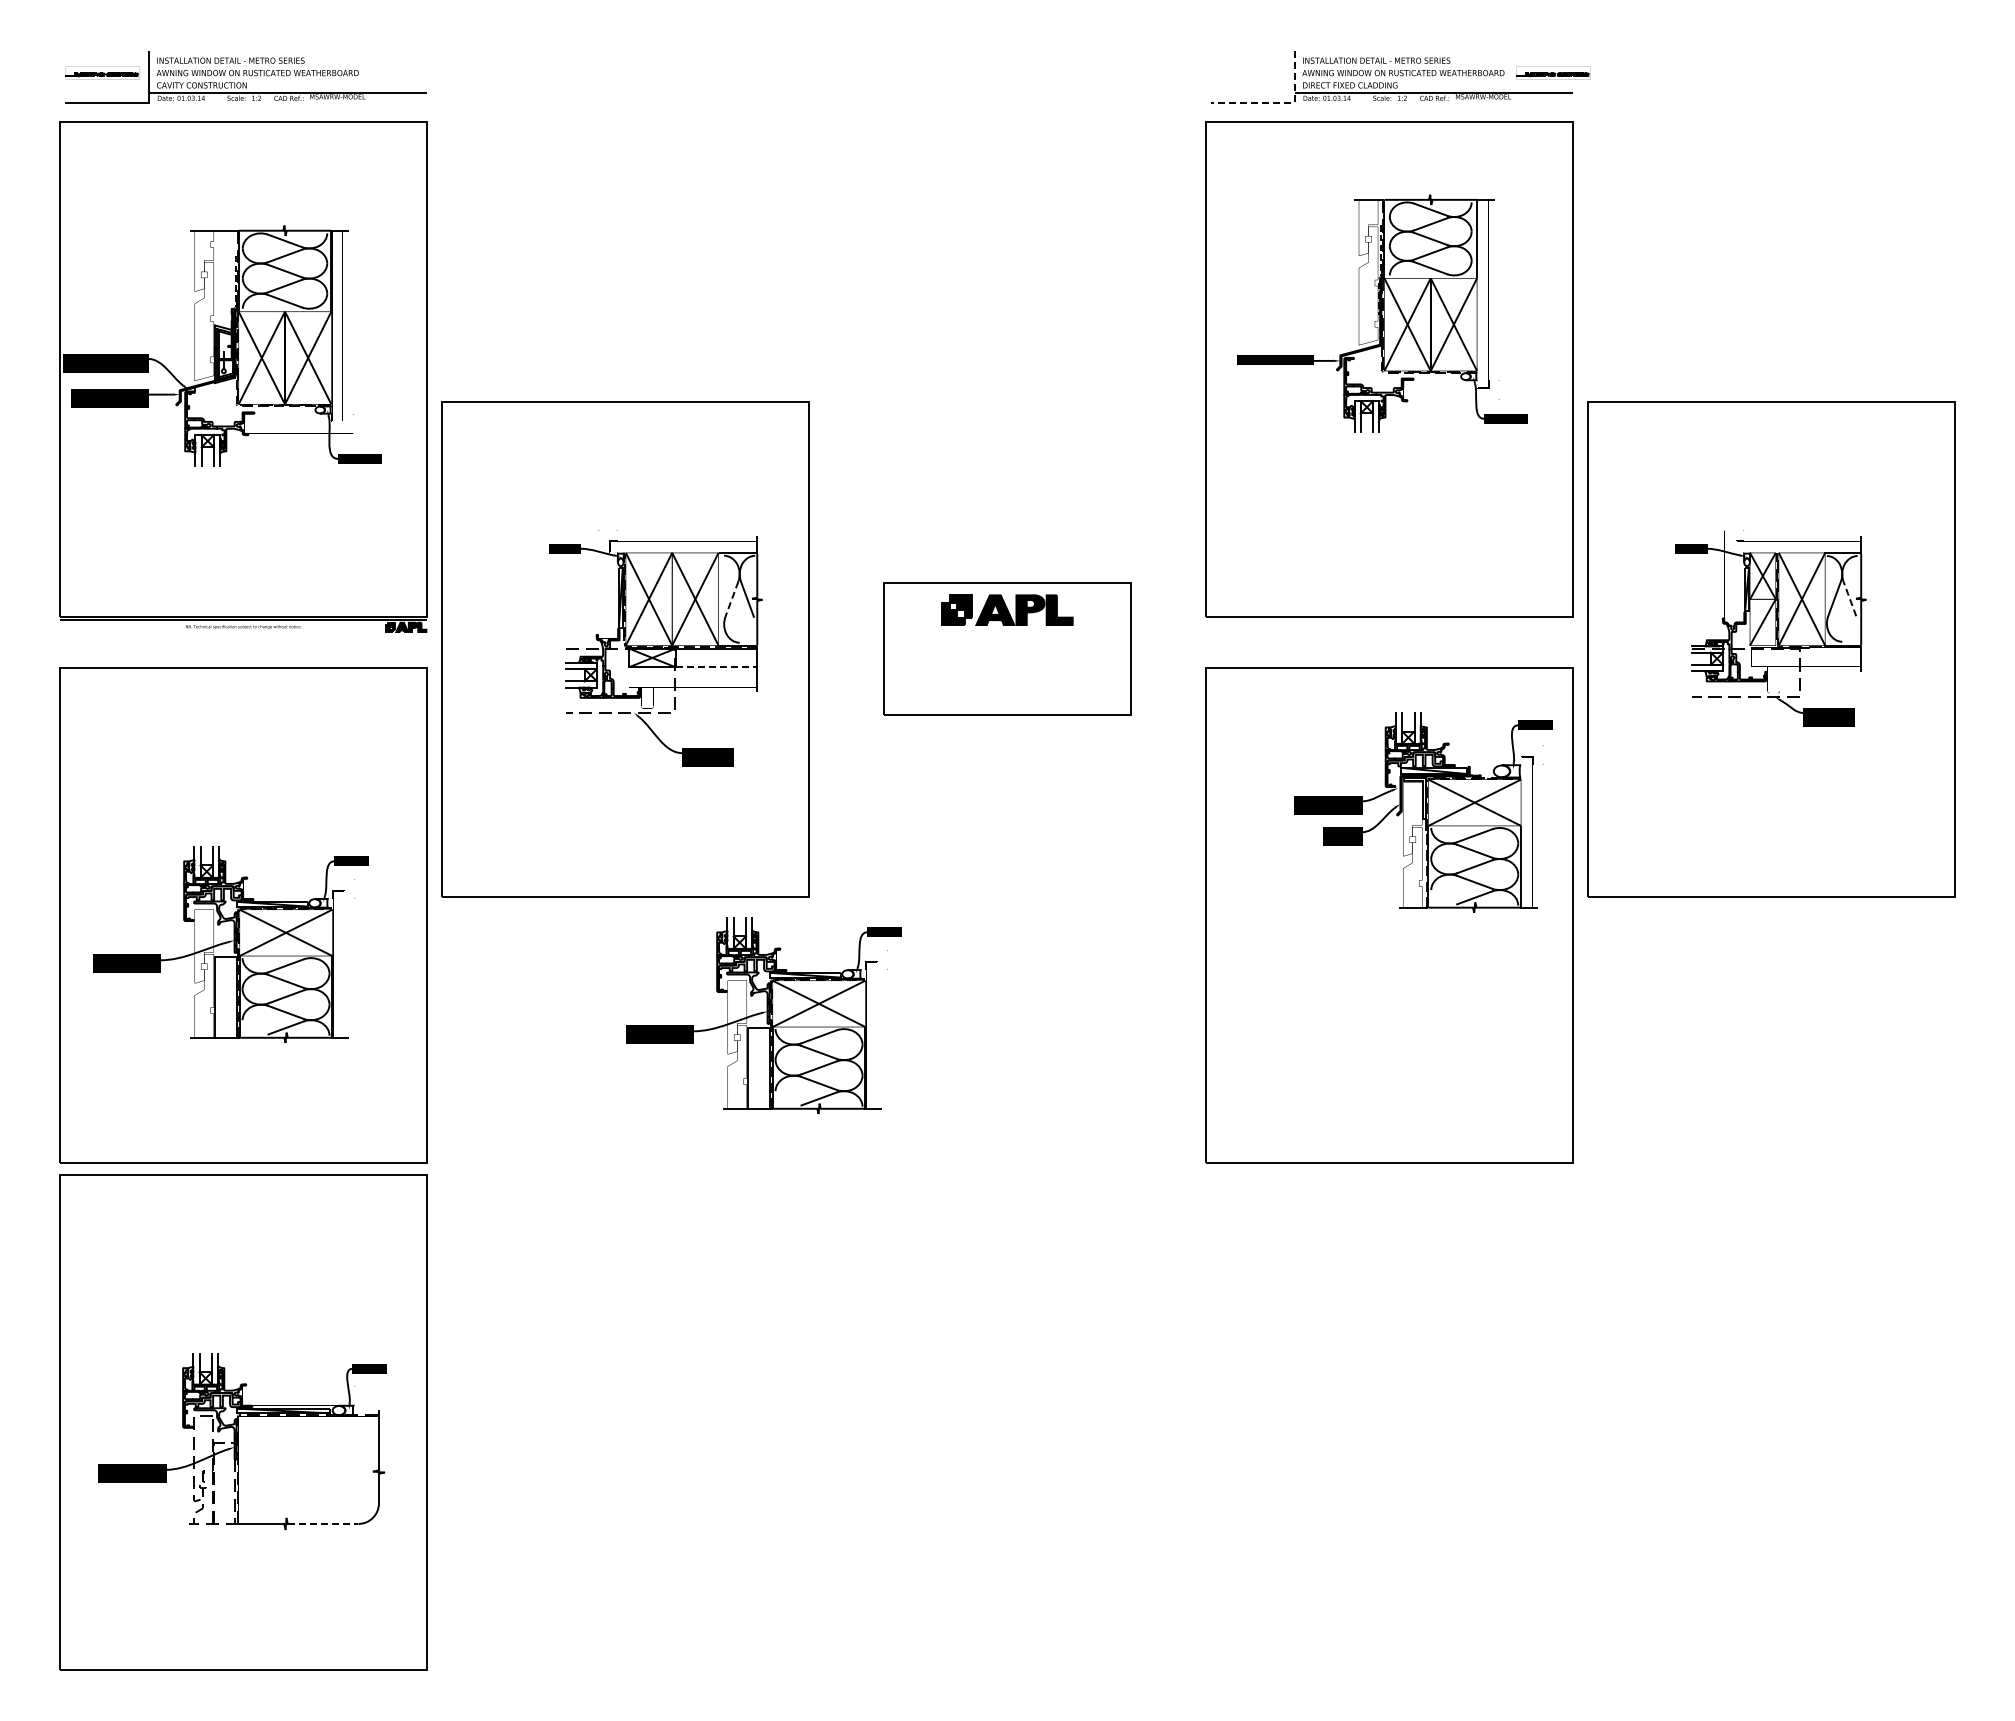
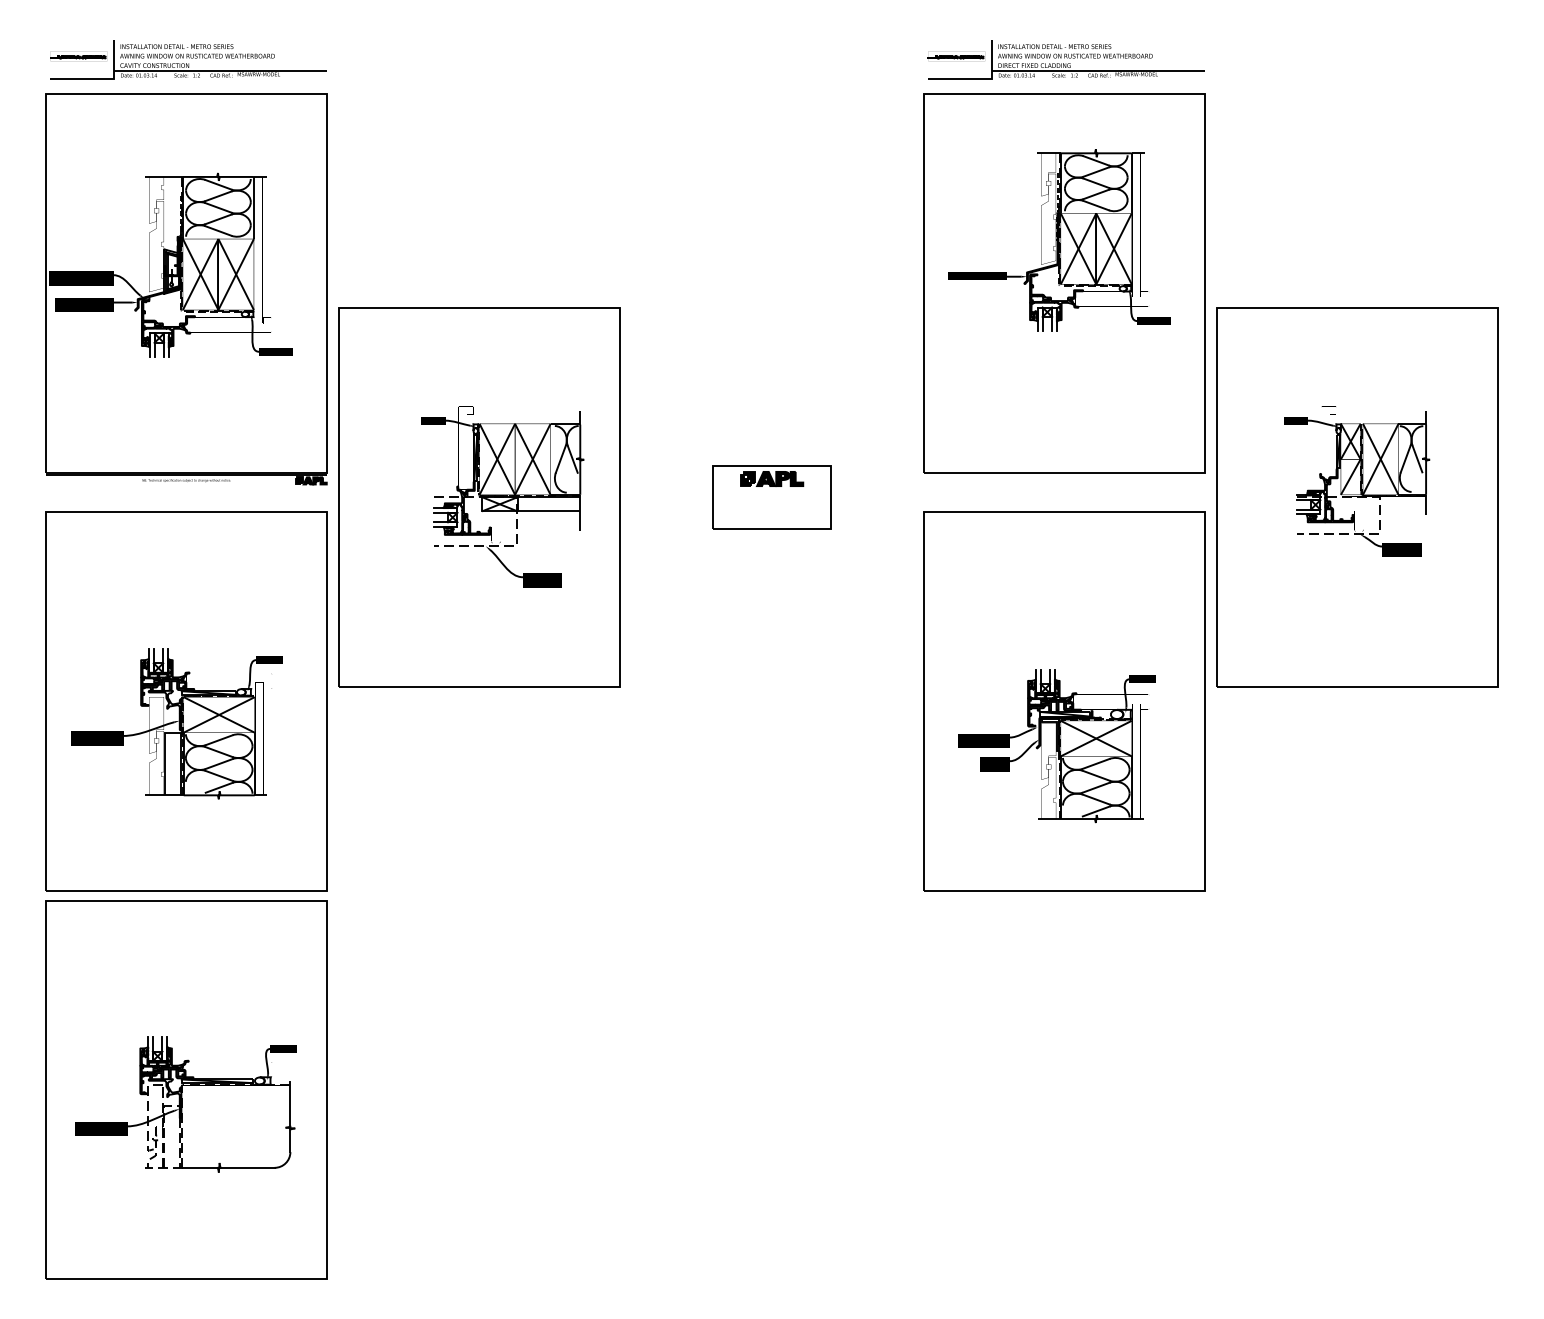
part: (1553, 72) -> (956, 55), moved
line: (1278, 102) -> (979, 78), dashed -> solid
line: (1849, 598) -> (1417, 458), dashed -> solid
line: (731, 599) -> (560, 459), dashed -> solid
part: (1007, 649) -> (772, 497), size x0.62
line: (716, 667) -> (549, 511), dashed -> solid
part: (1423, 812) -> (1057, 746), moved
part: (763, 1015) -> (585, 778), removed
line: (323, 1523) -> (247, 1167), dashed -> solid

